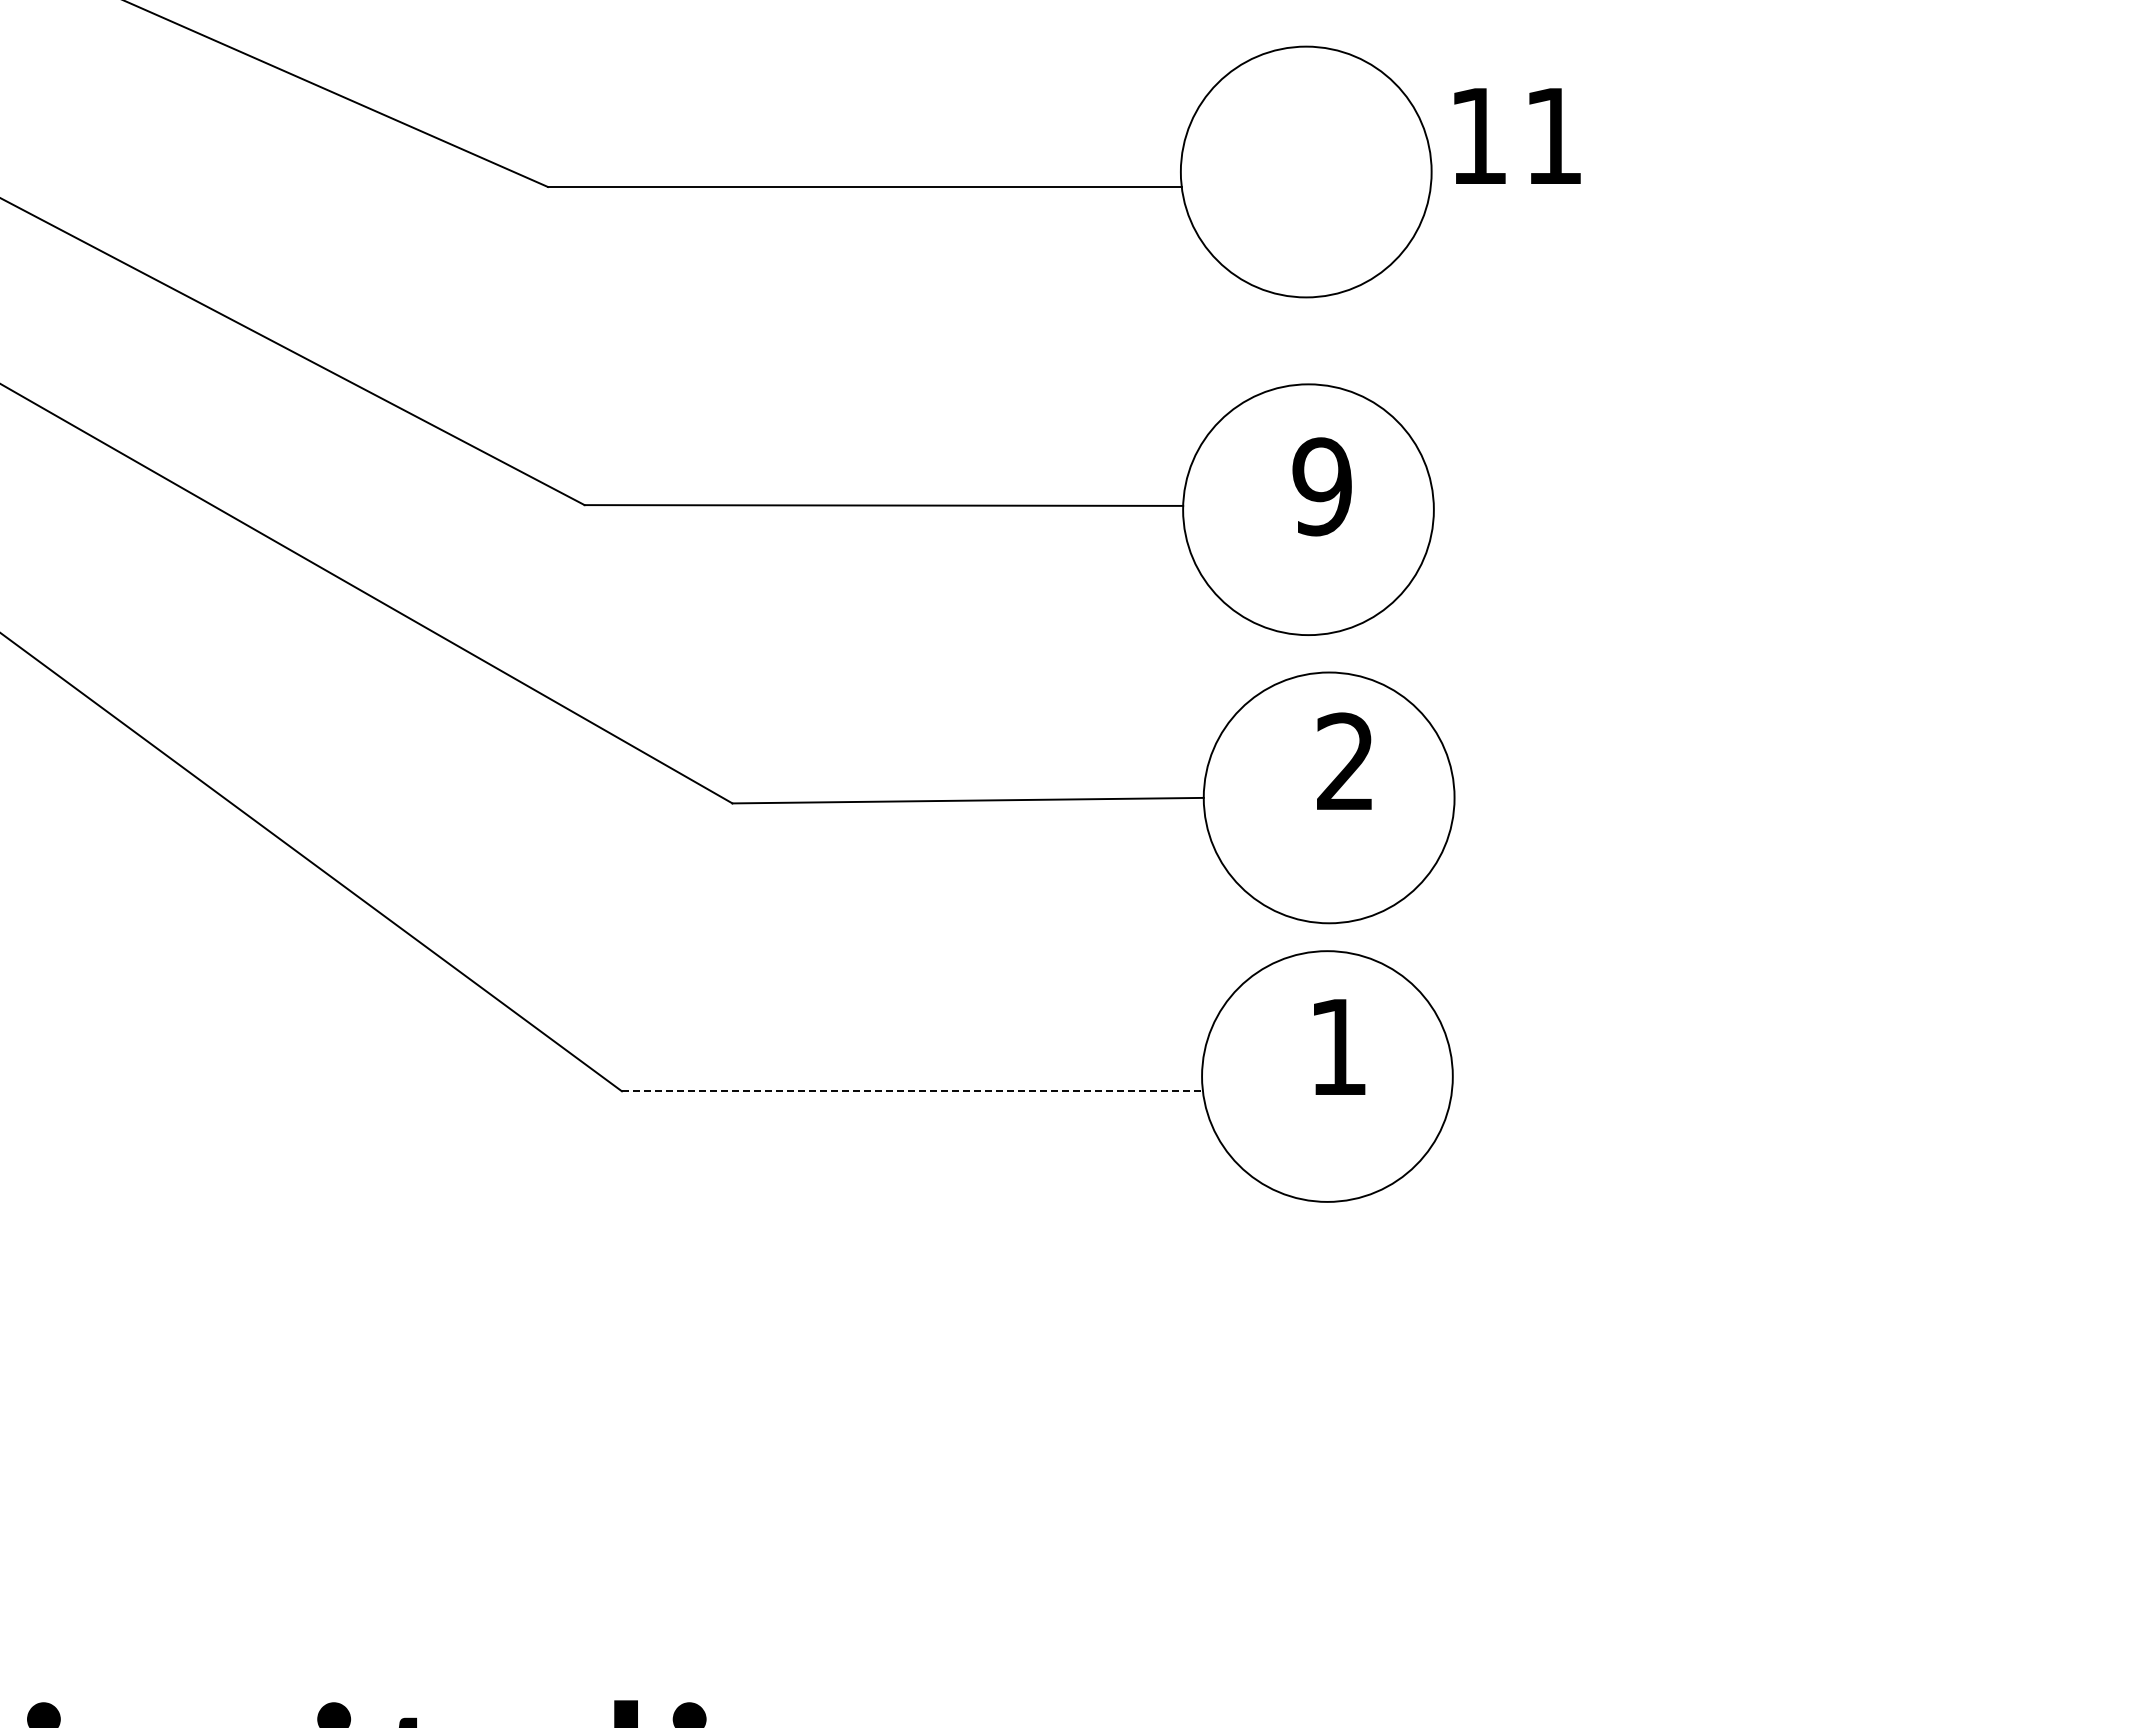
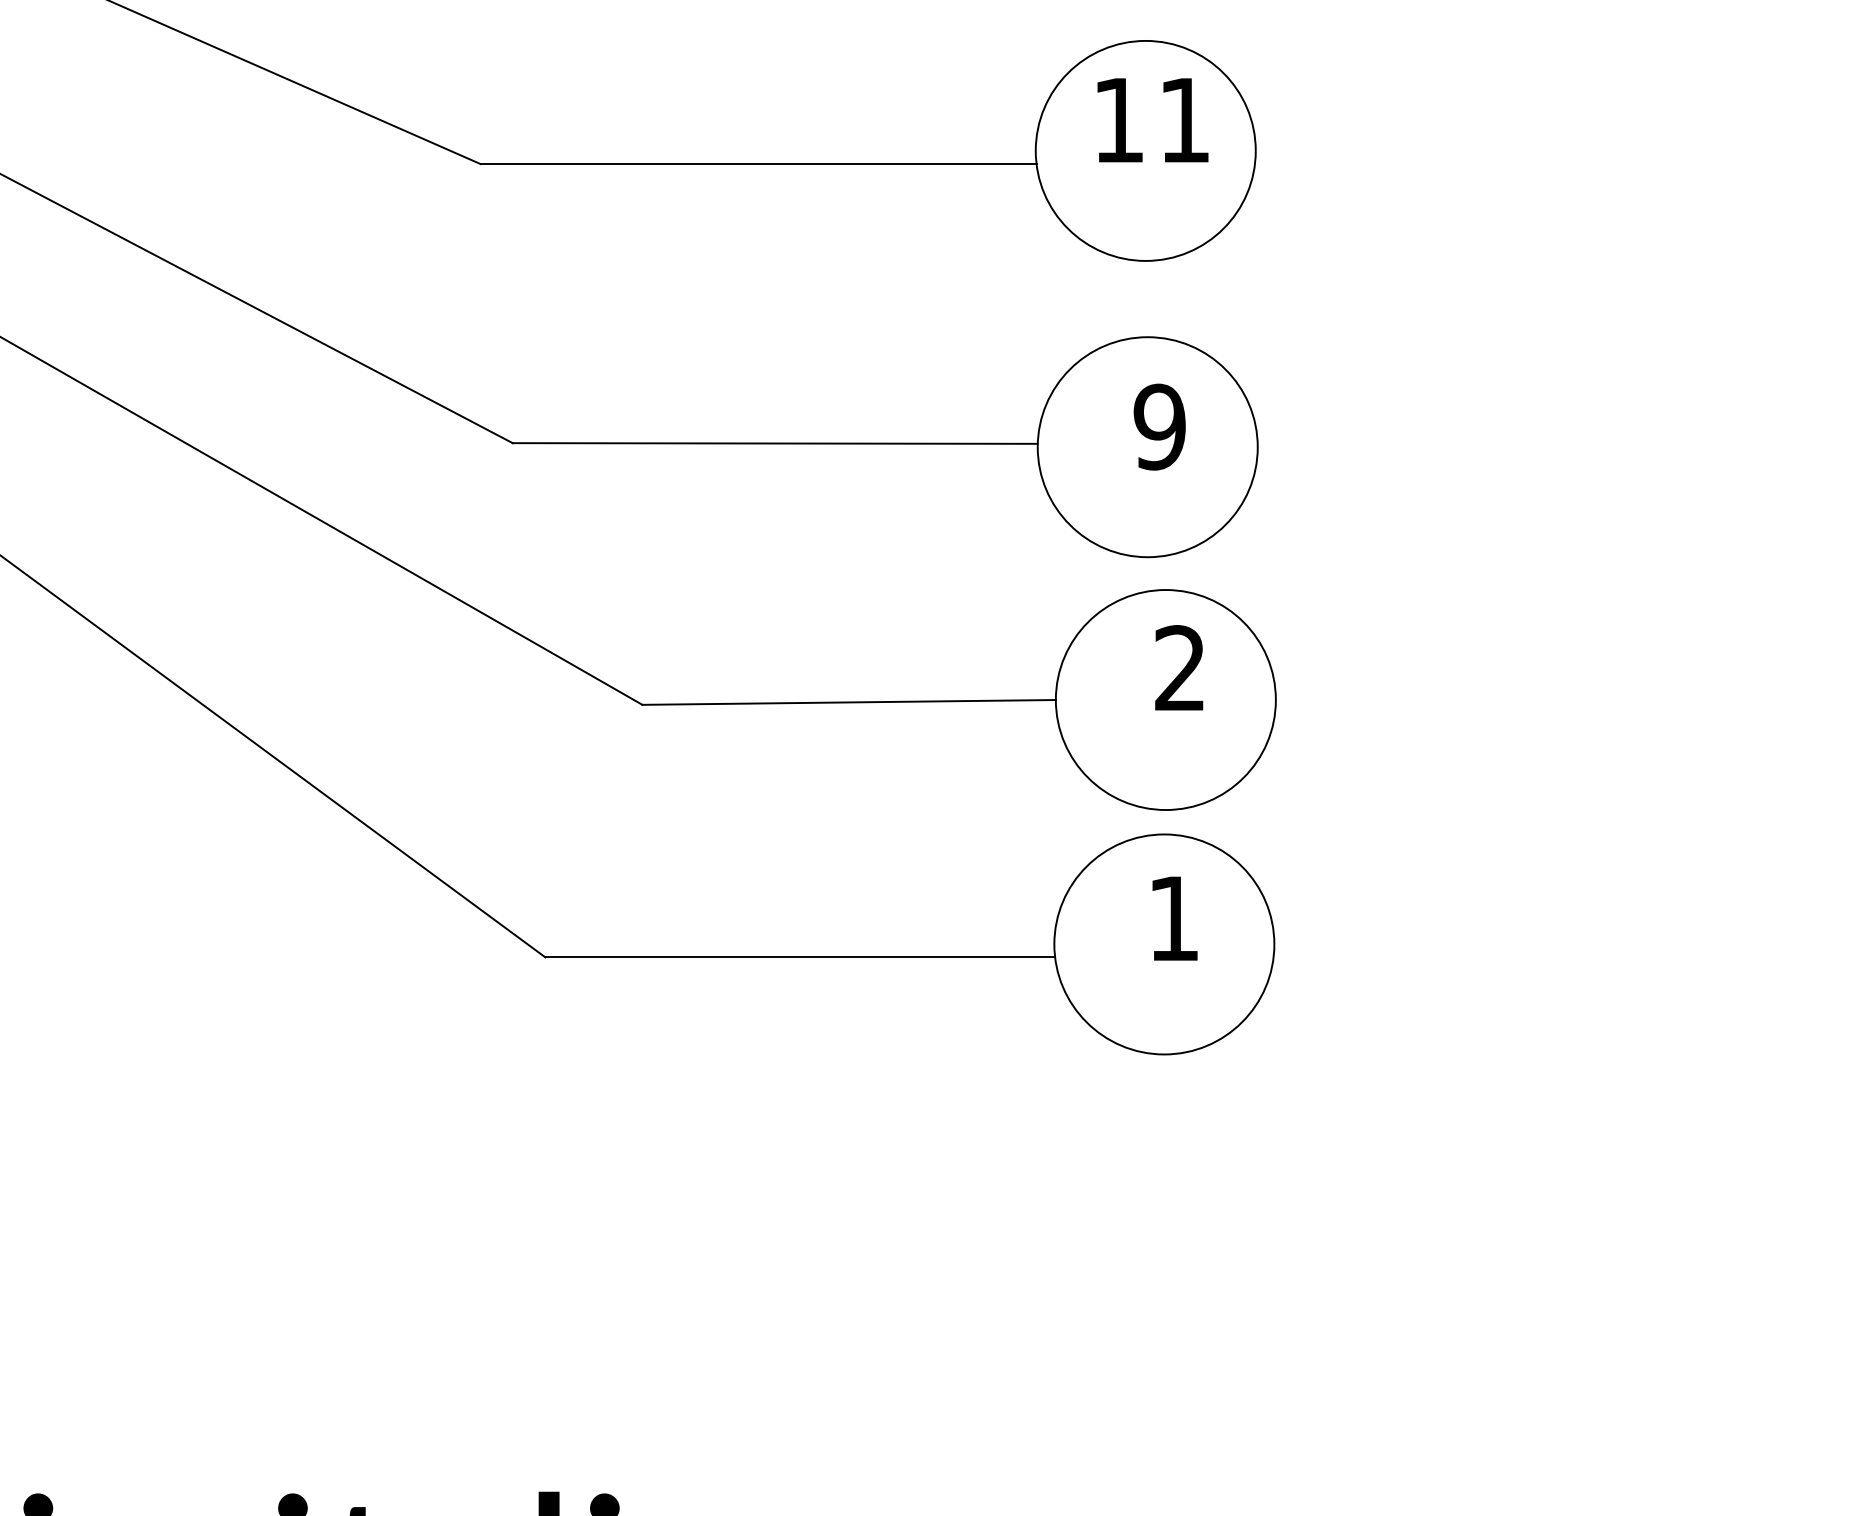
text: (1517, 135) -> (1153, 119), moved
line: (912, 1091) -> (800, 957), dashed -> solid

